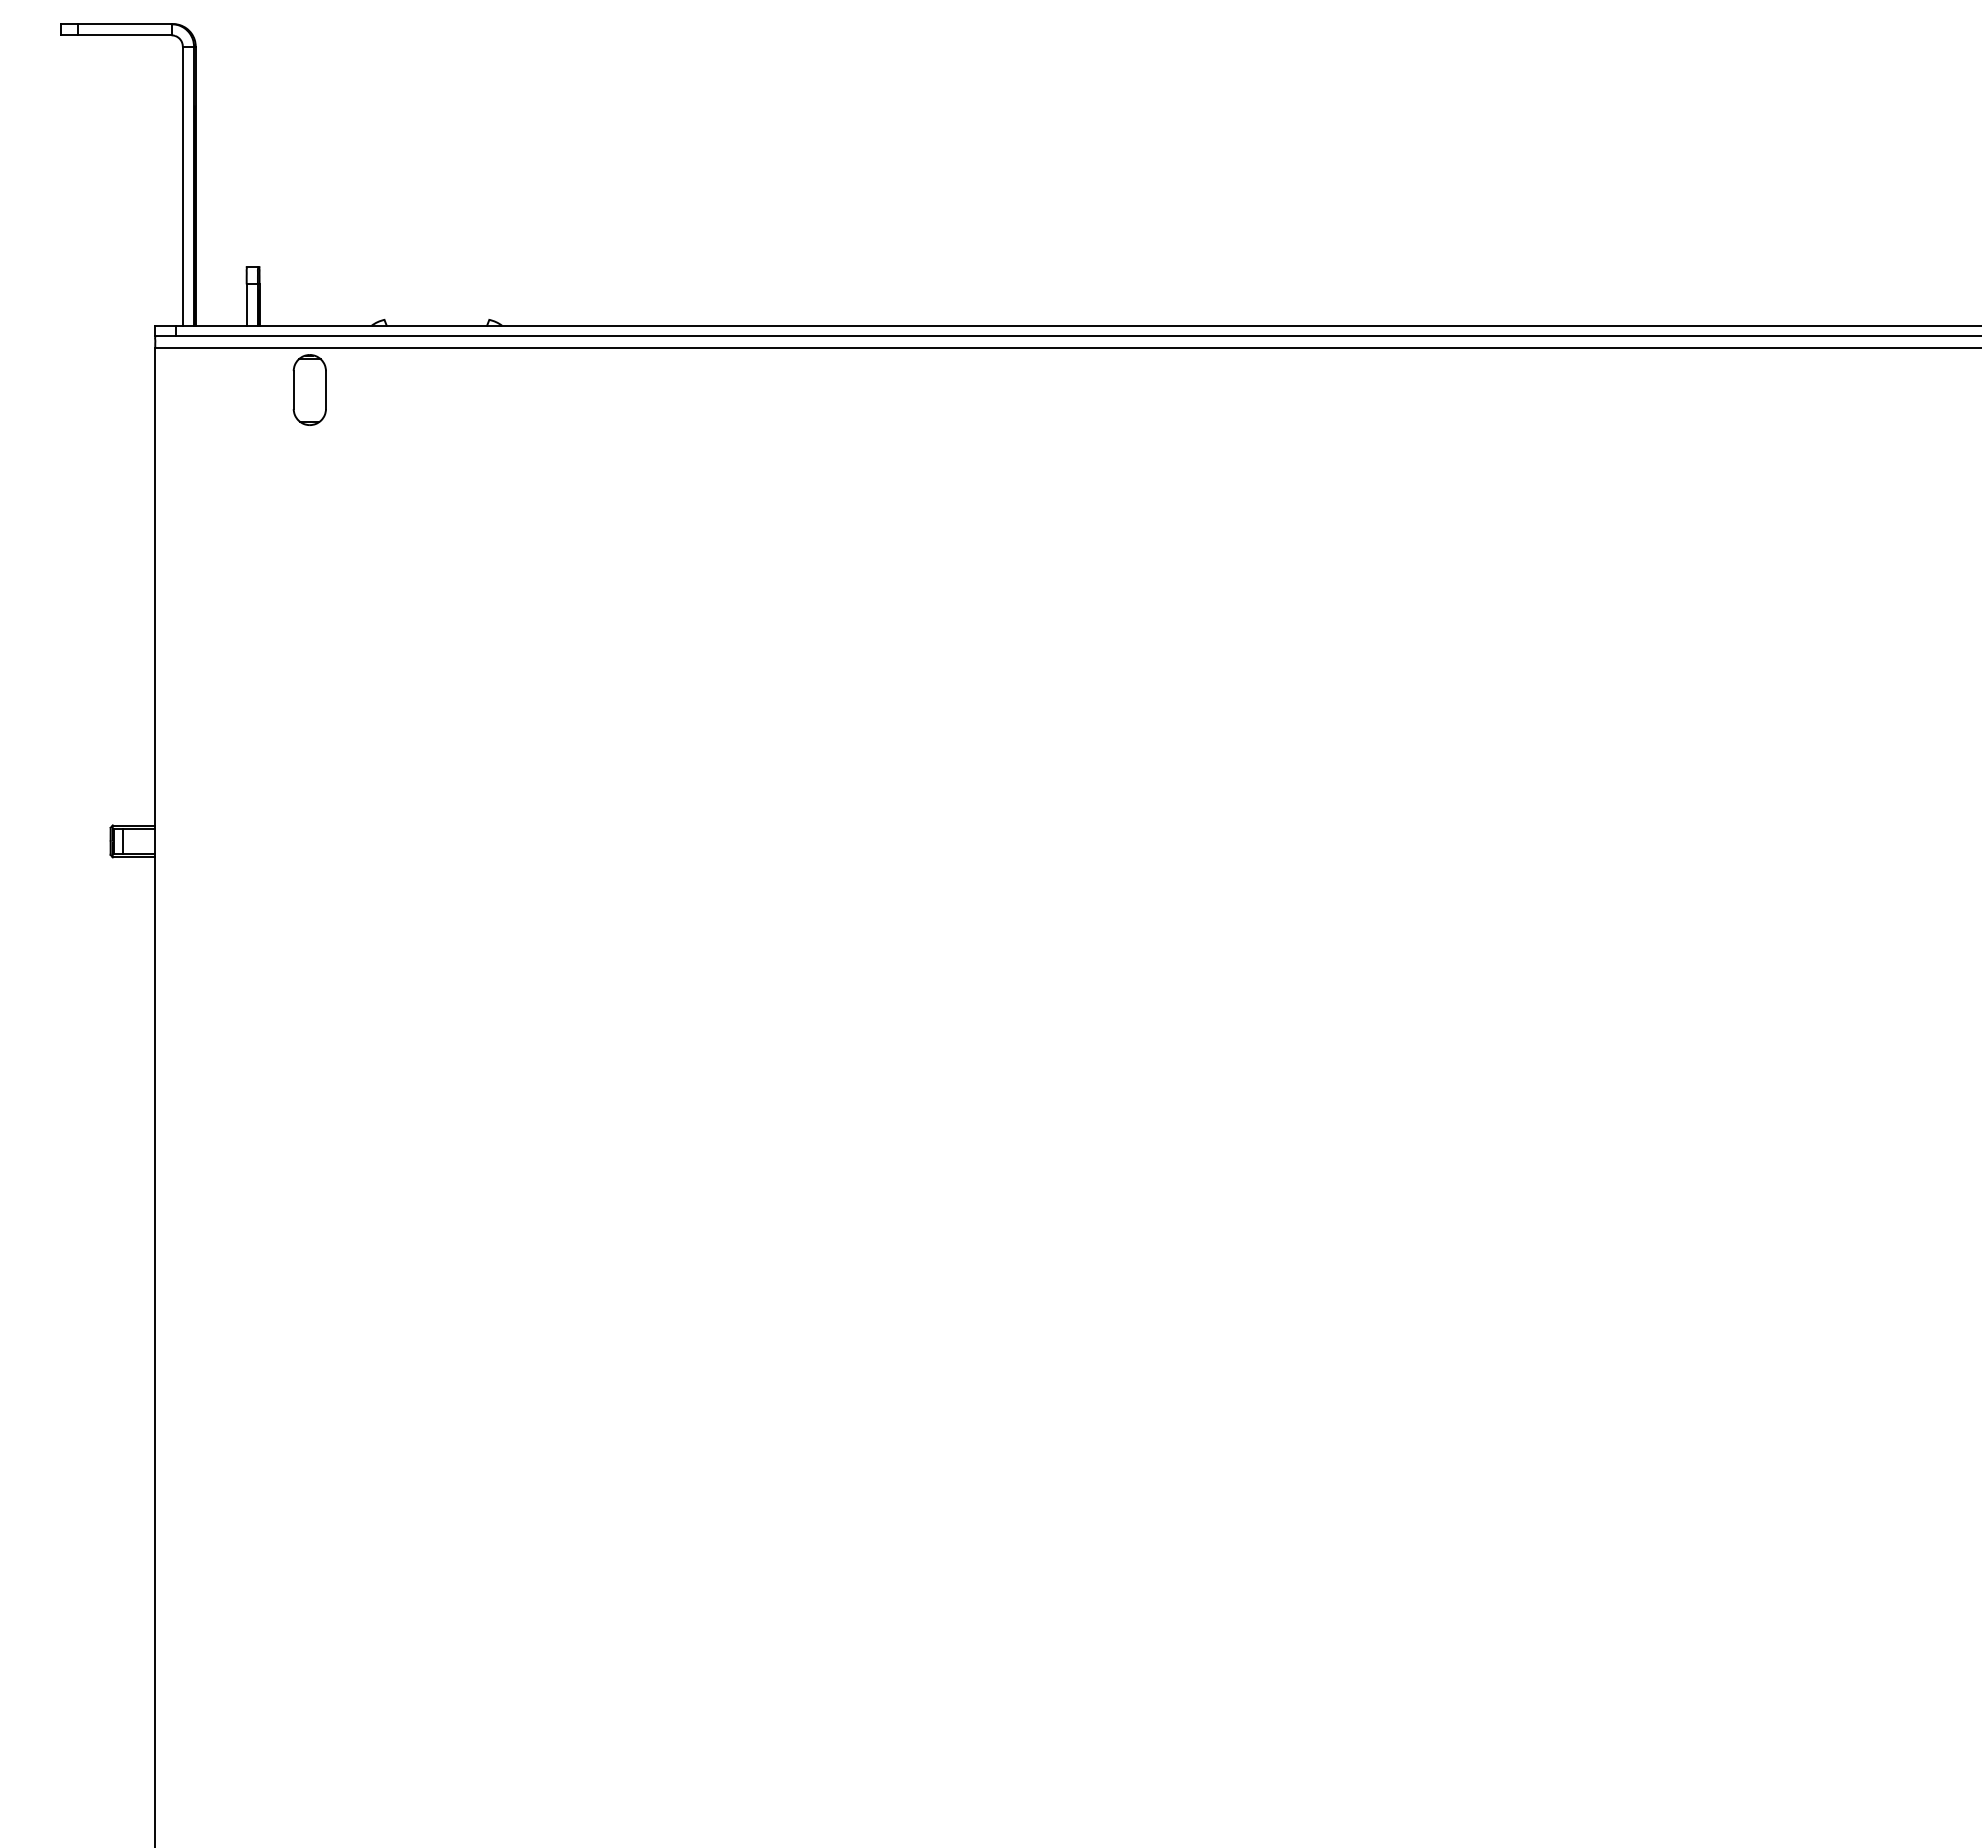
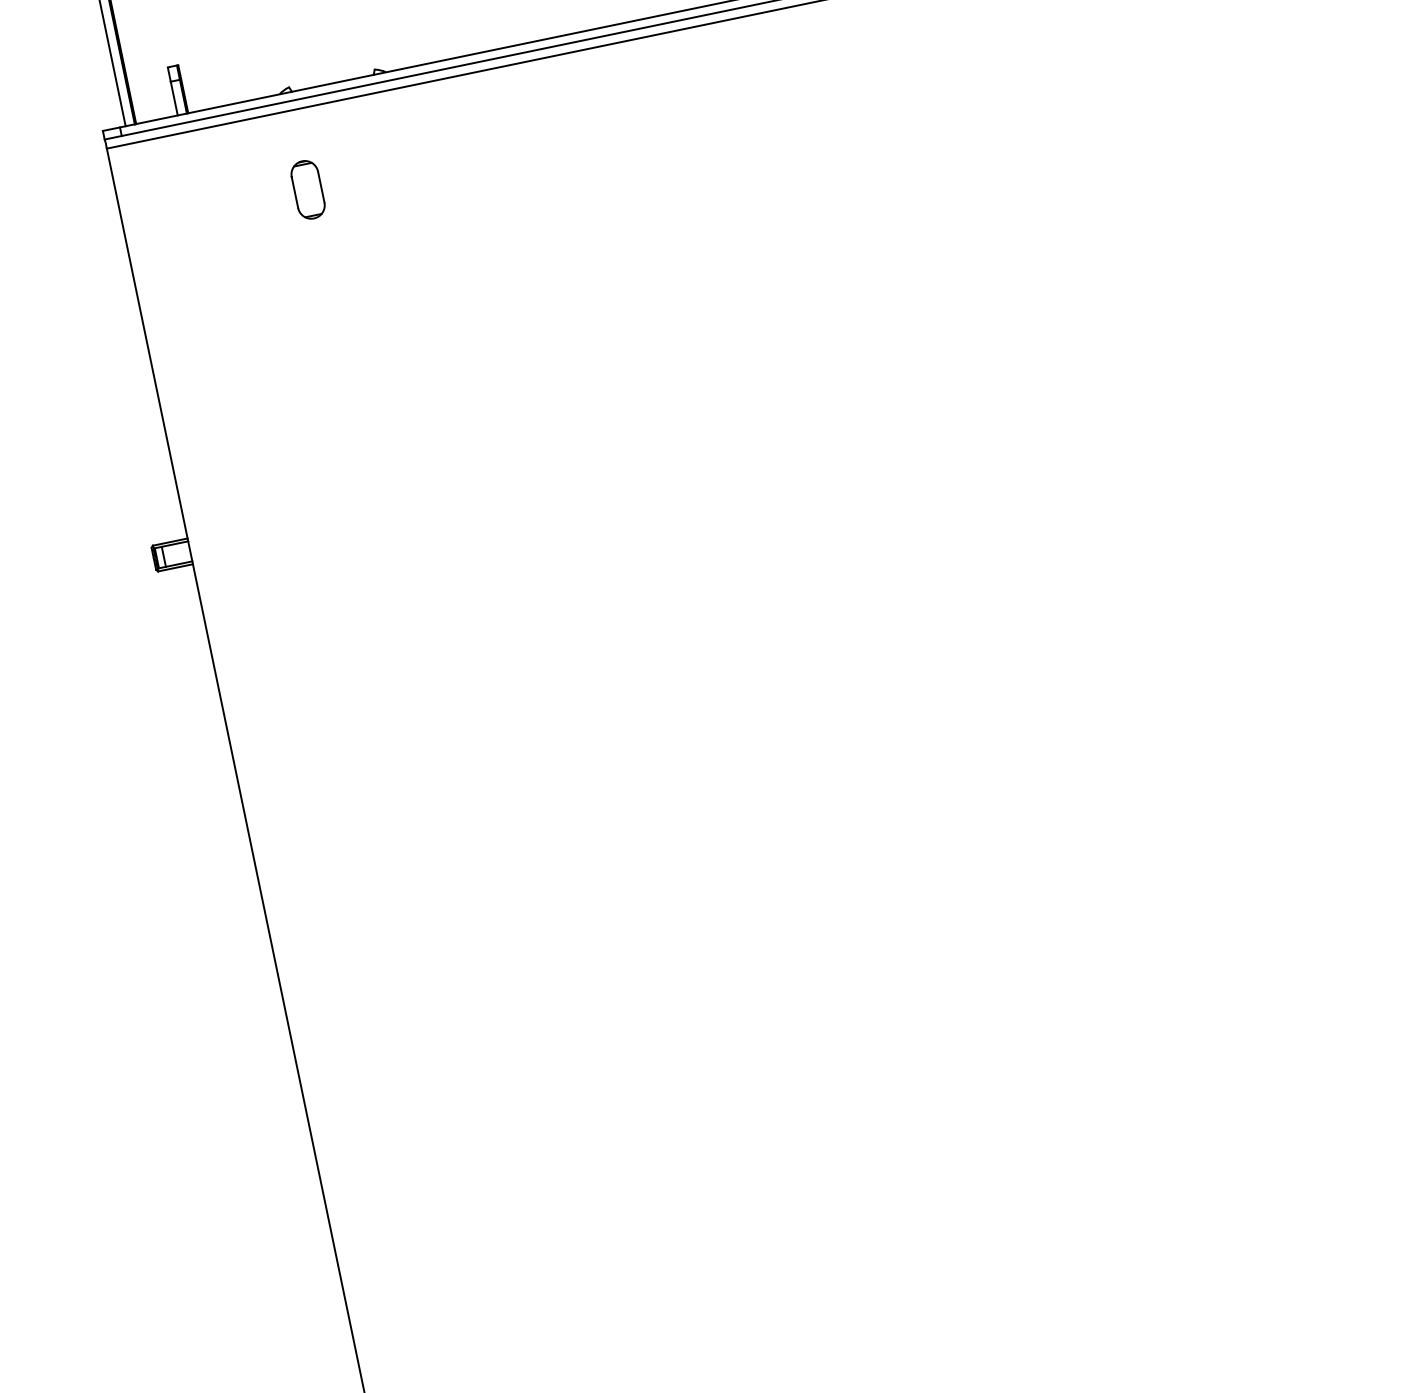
part: (309, 389) -> (307, 189), moved

